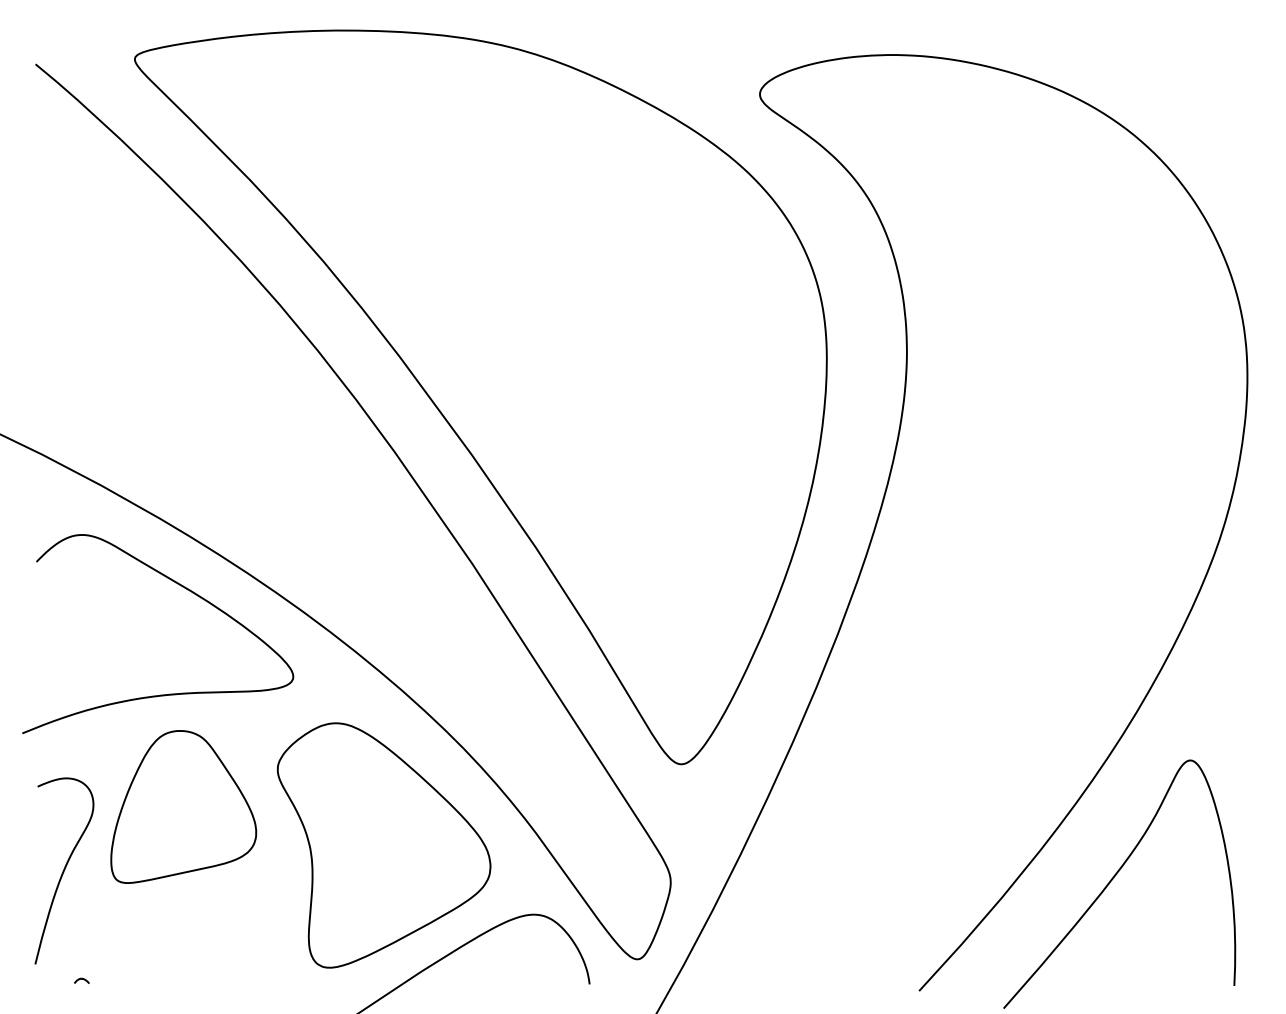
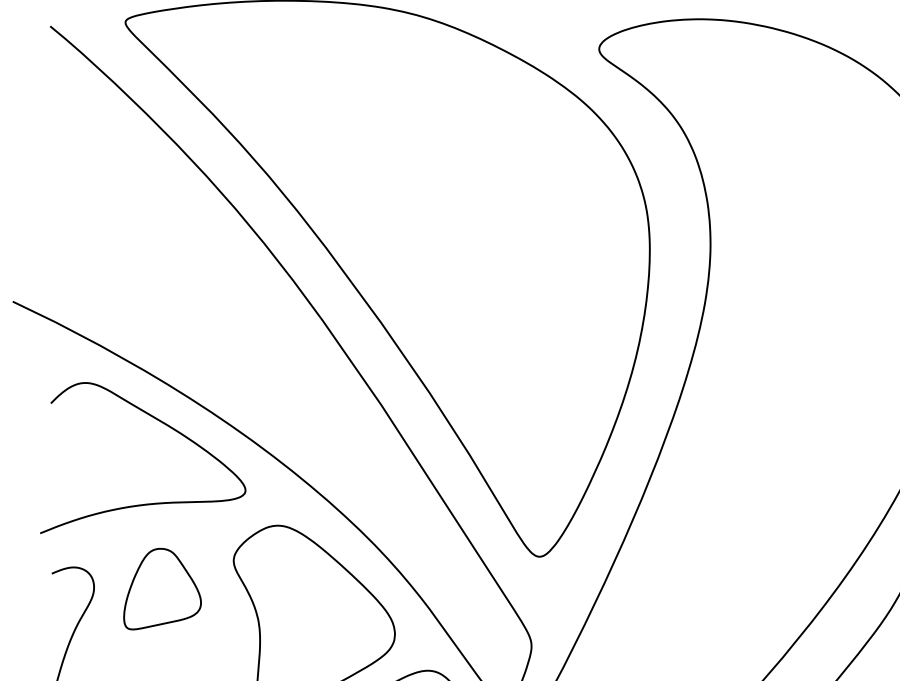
part: (183, 806) -> (162, 588), size x0.7

